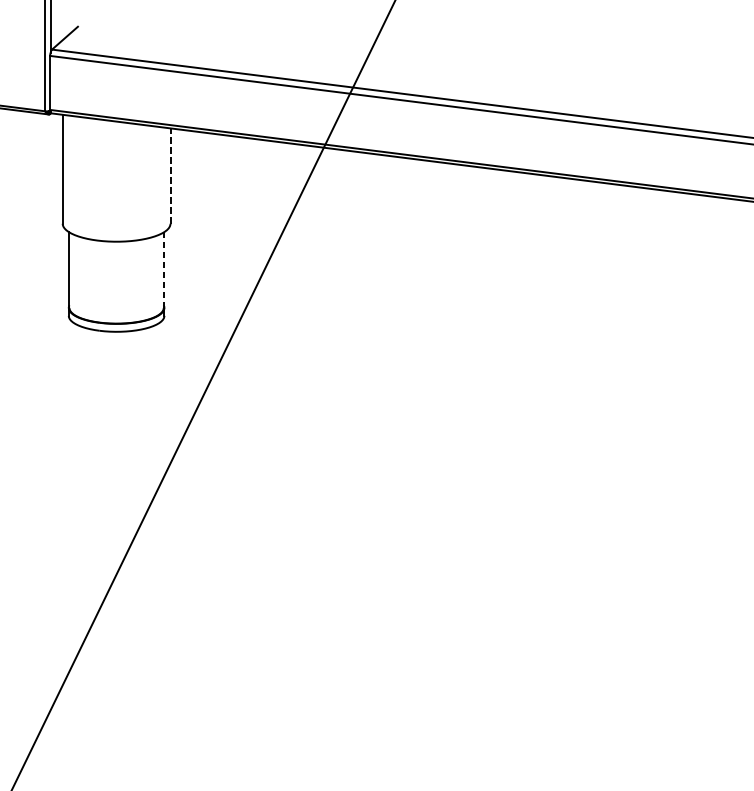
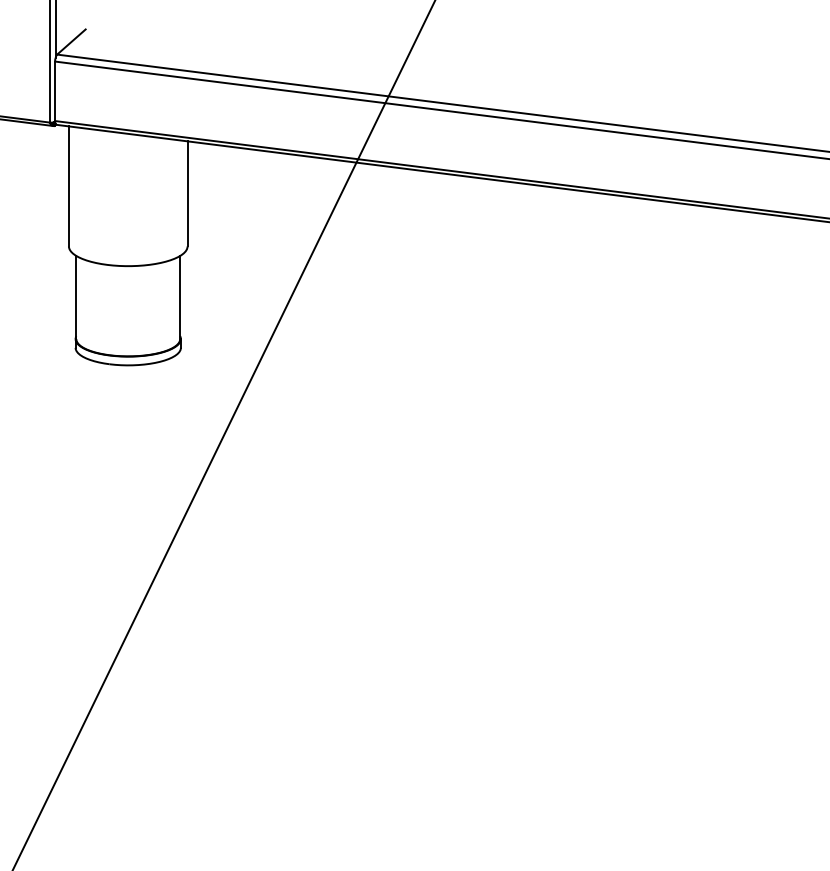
line: (170, 175) -> (187, 193), dashed -> solid
line: (164, 270) -> (180, 297), dashed -> solid

